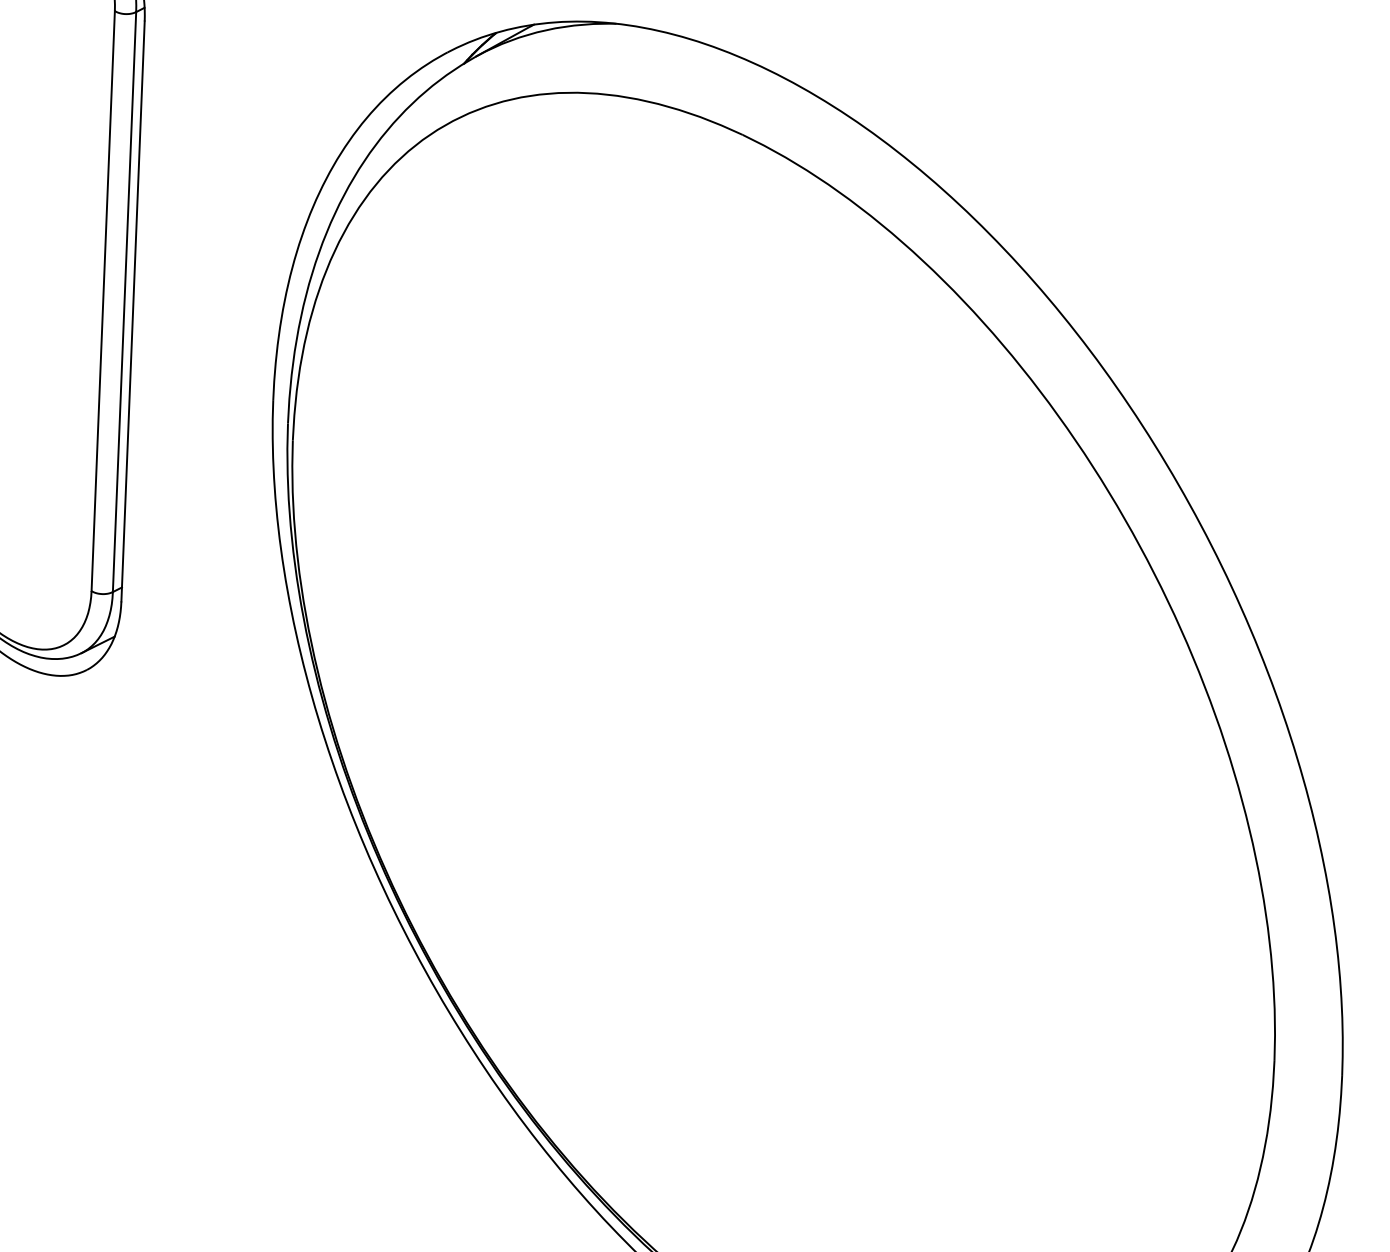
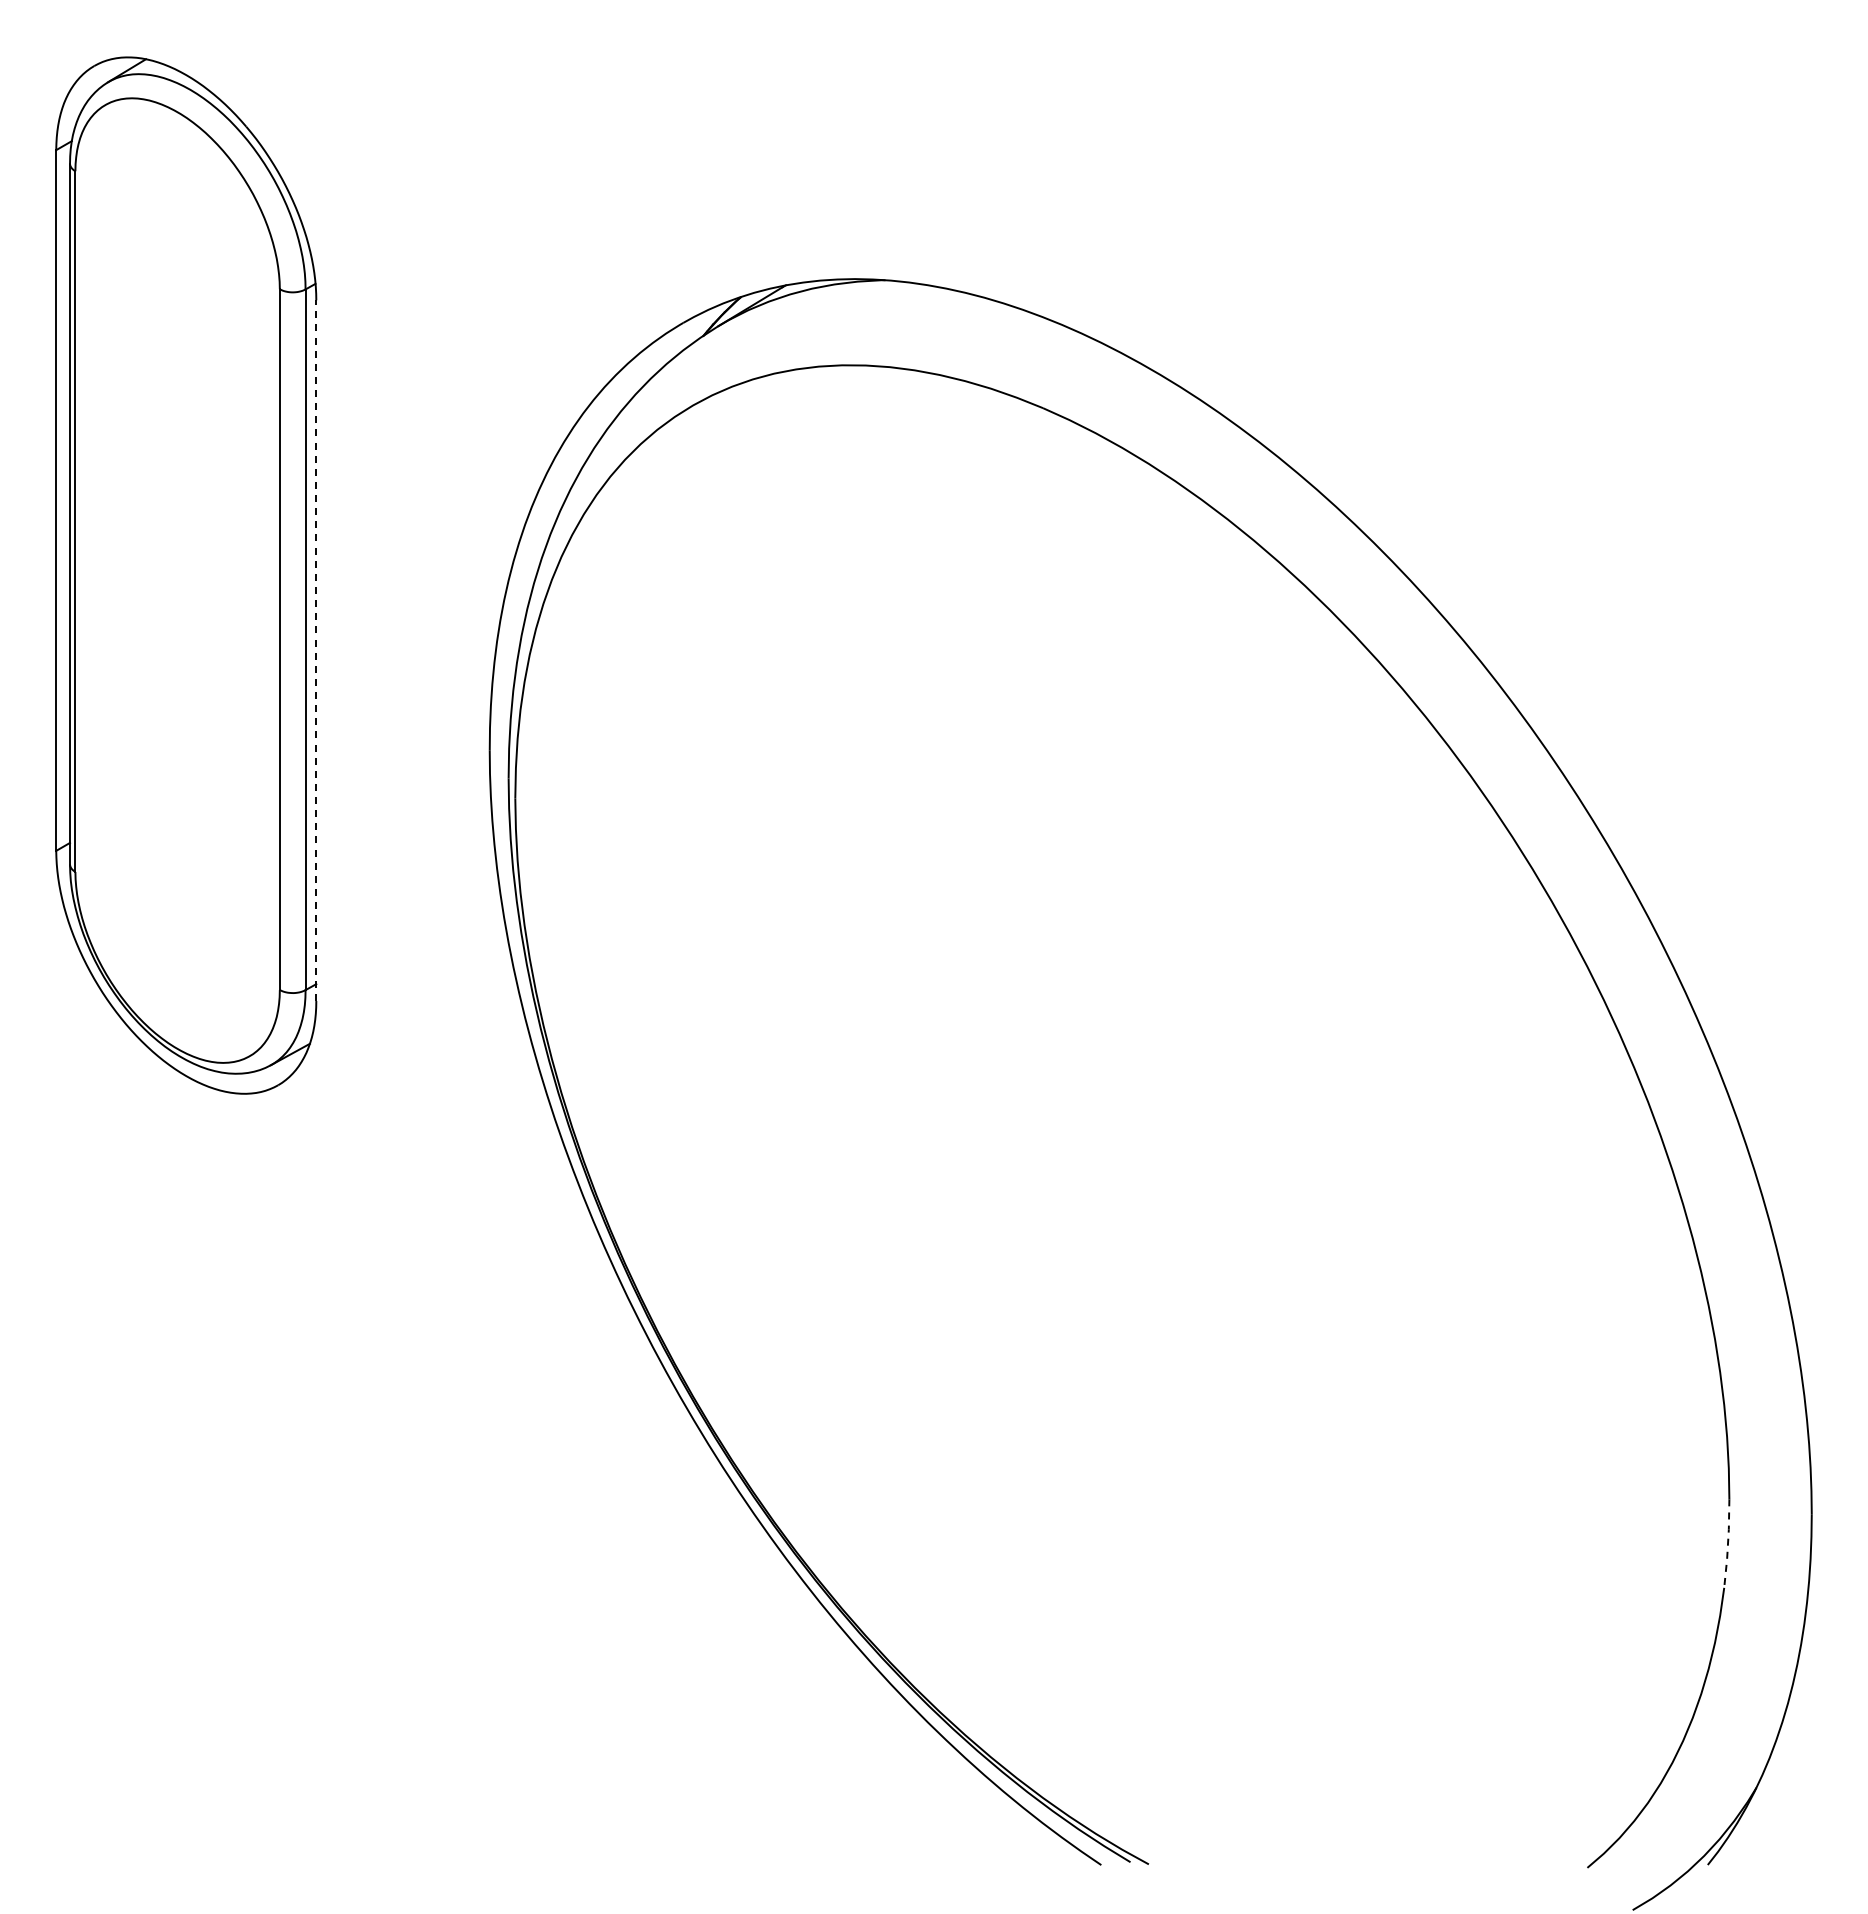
line: (133, 311) -> (316, 650), solid -> dashed
line: (1272, 1097) -> (1728, 1543), solid -> dashed

